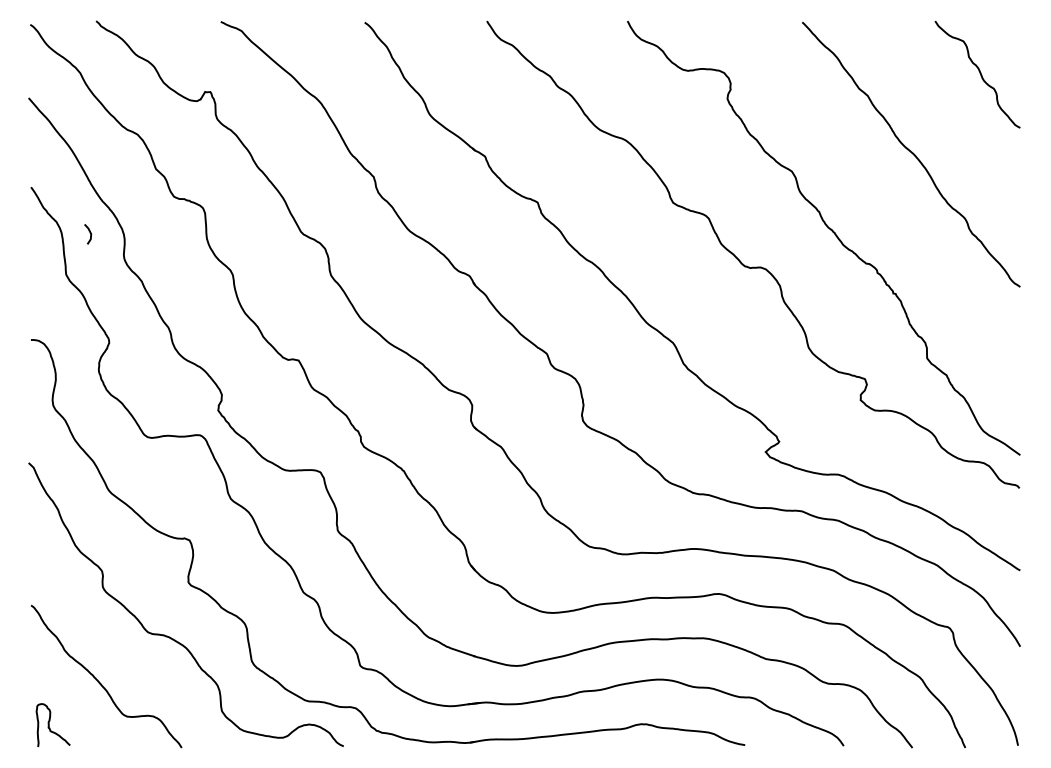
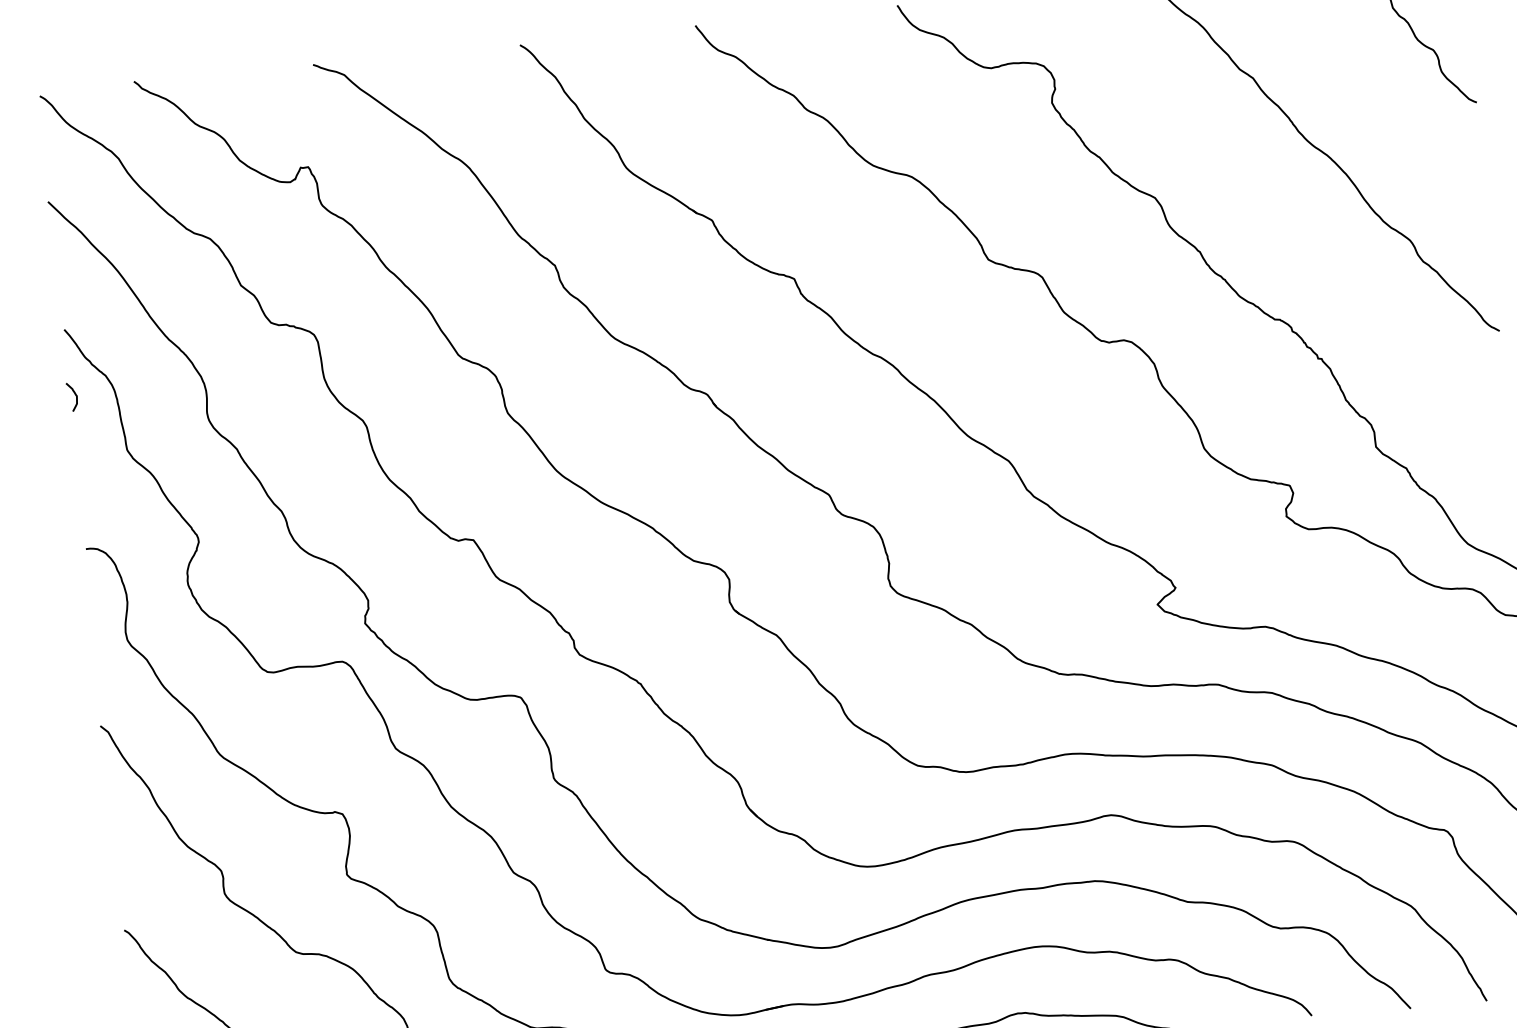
curve: (89, 233) -> (74, 395), moved

